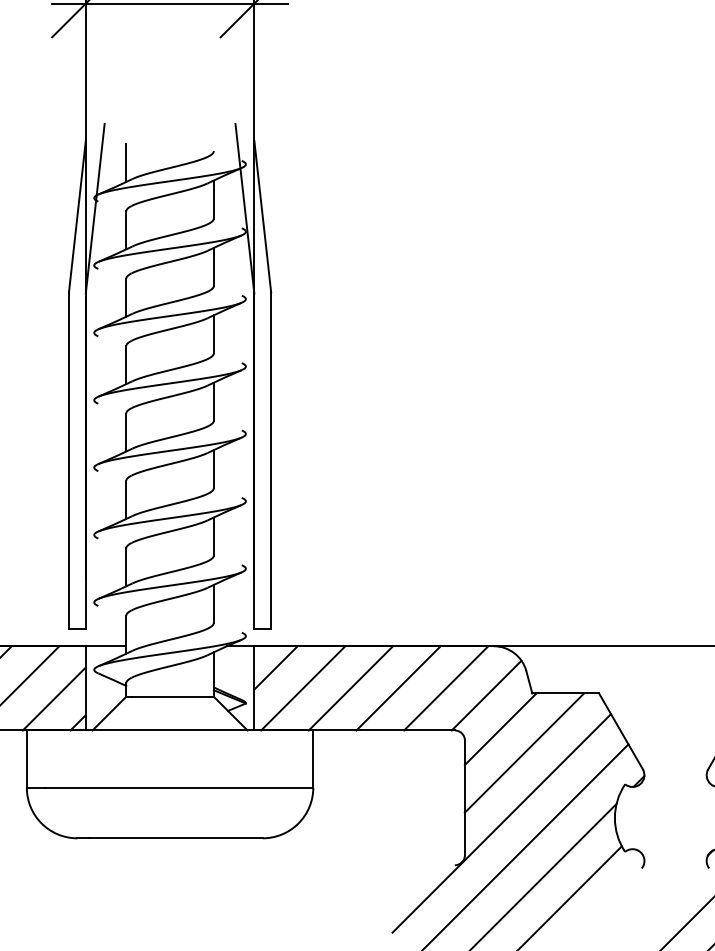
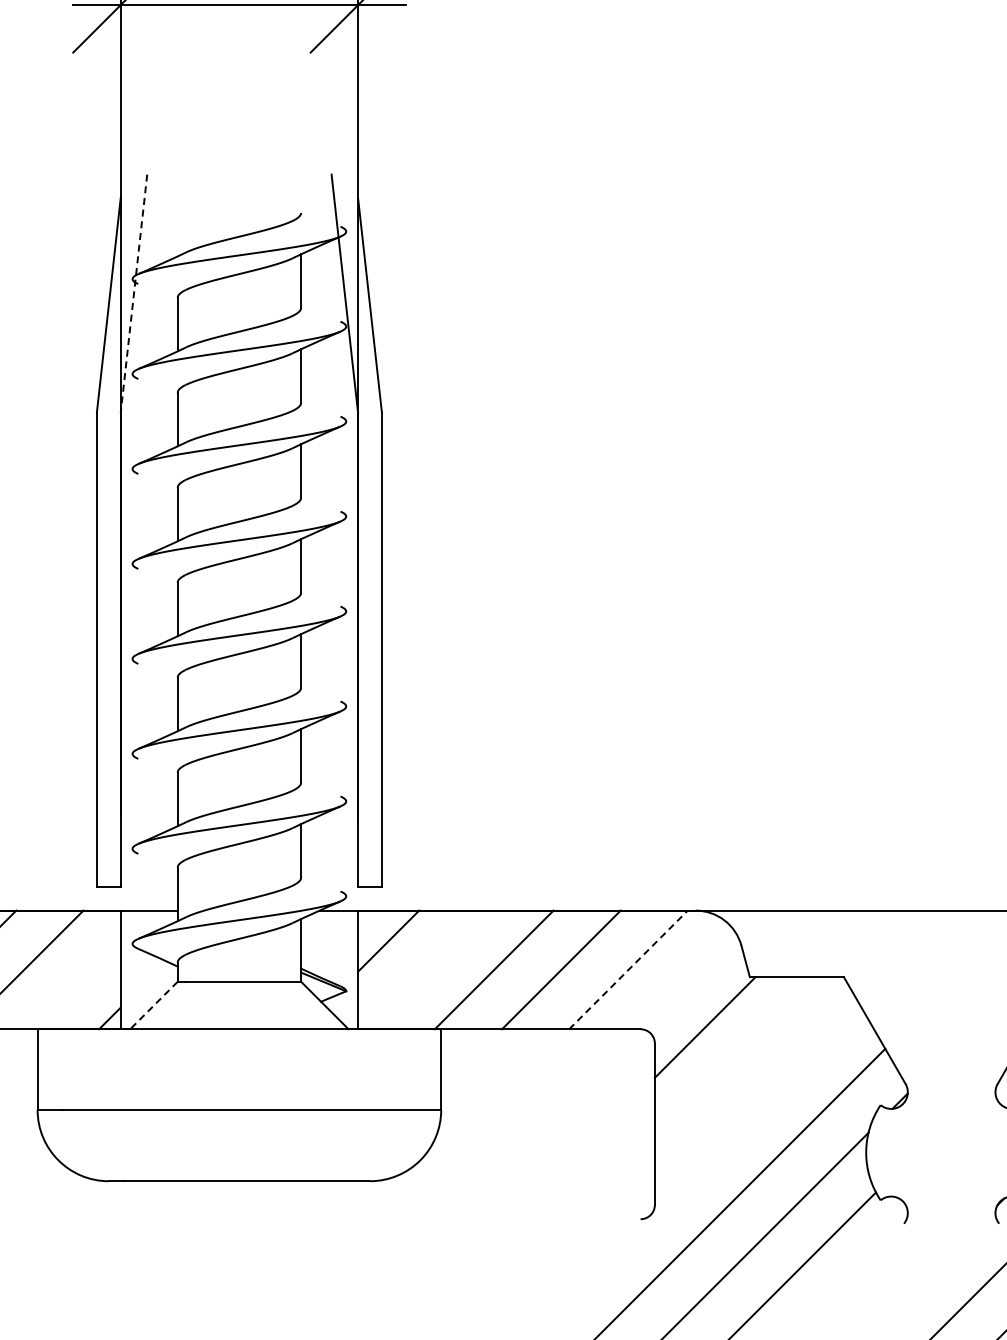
line: (126, 162) -> (177, 229), removed
line: (94, 209) -> (133, 294), solid -> dashed
line: (302, 688) -> (426, 969), removed
line: (446, 688) -> (628, 969), solid -> dashed
line: (486, 695) -> (685, 980), removed
line: (53, 698) -> (75, 984), removed
line: (109, 713) -> (153, 1005), solid -> dashed
line: (524, 753) -> (738, 1061), removed
line: (501, 823) -> (706, 1160), removed

